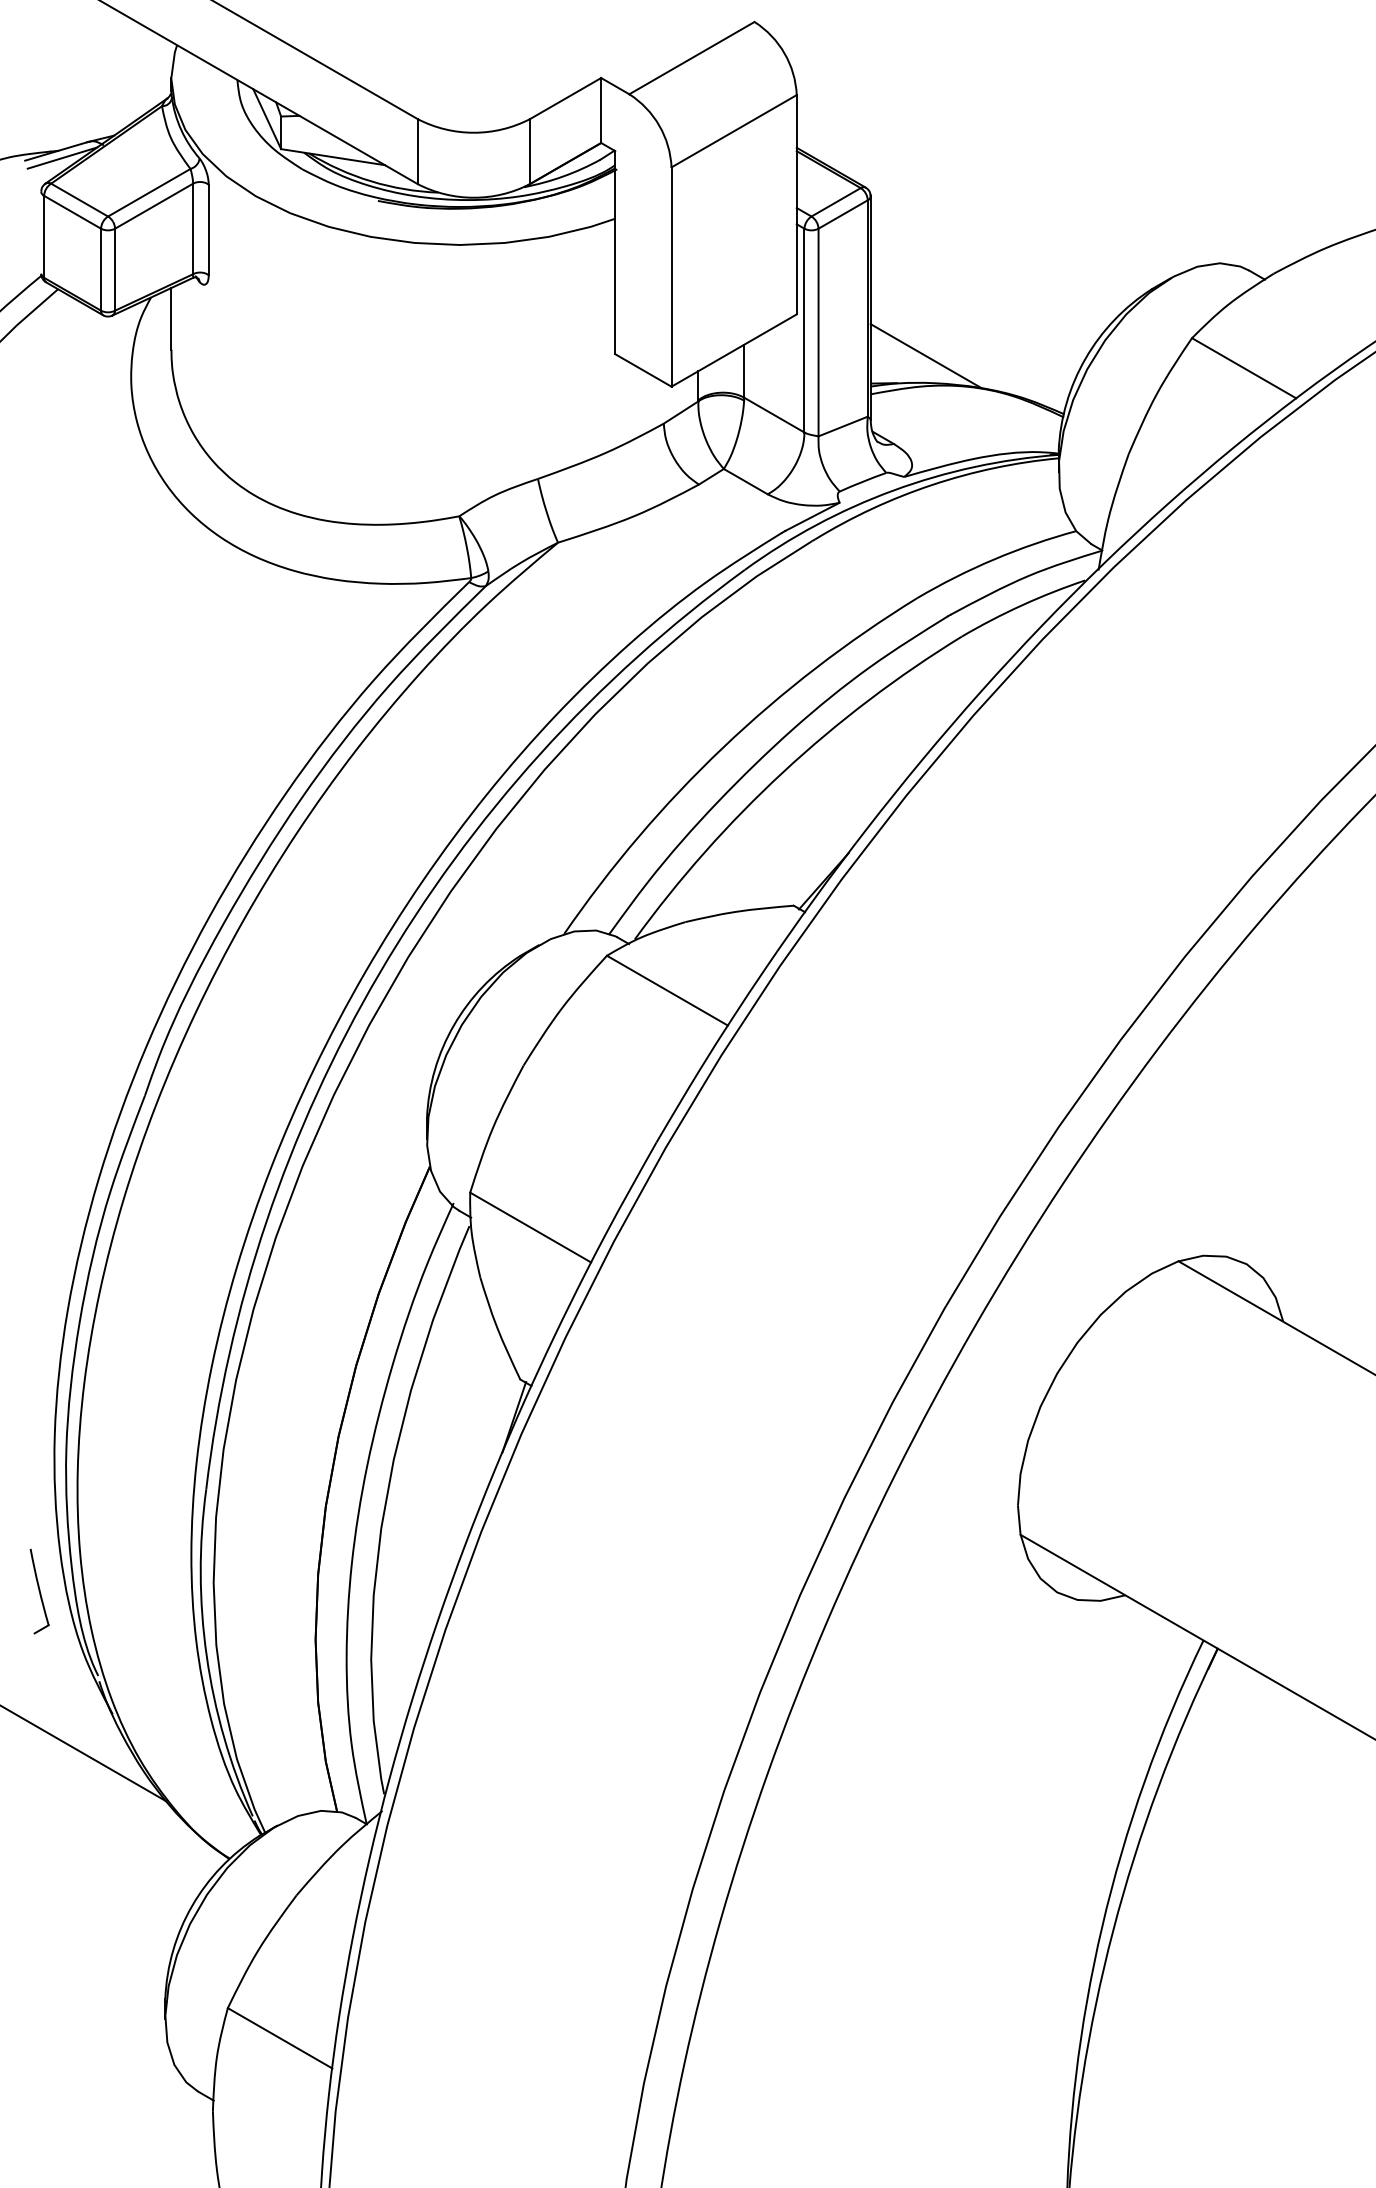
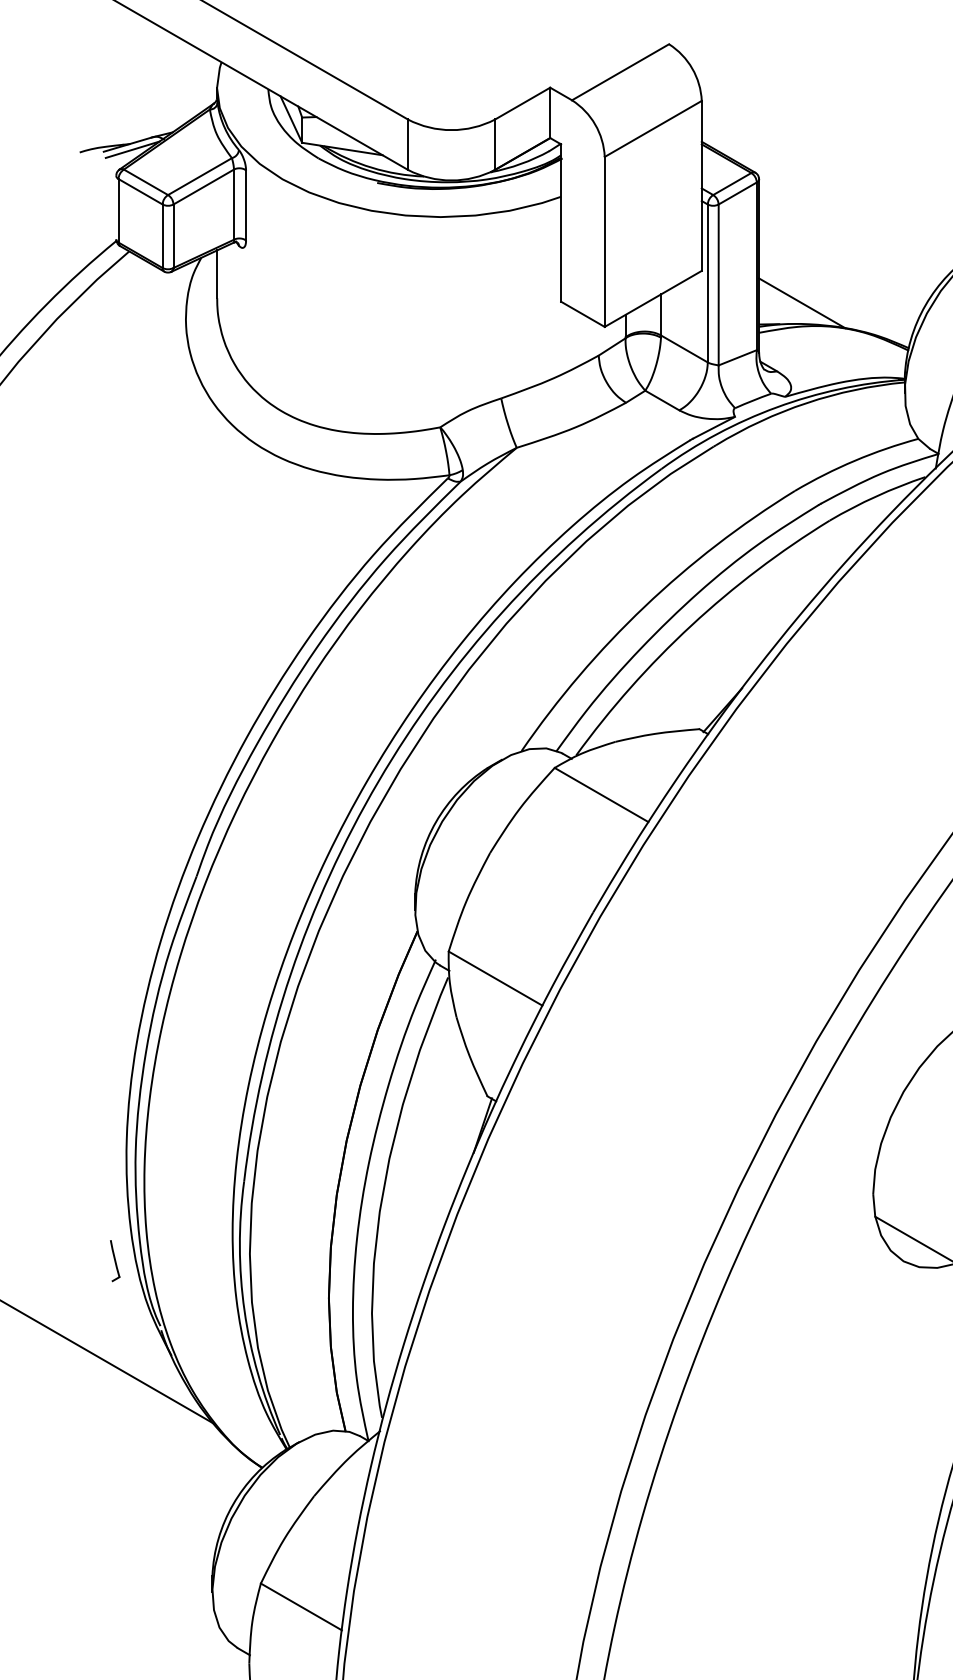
part: (39, 1591) -> (114, 1260), size x0.62

